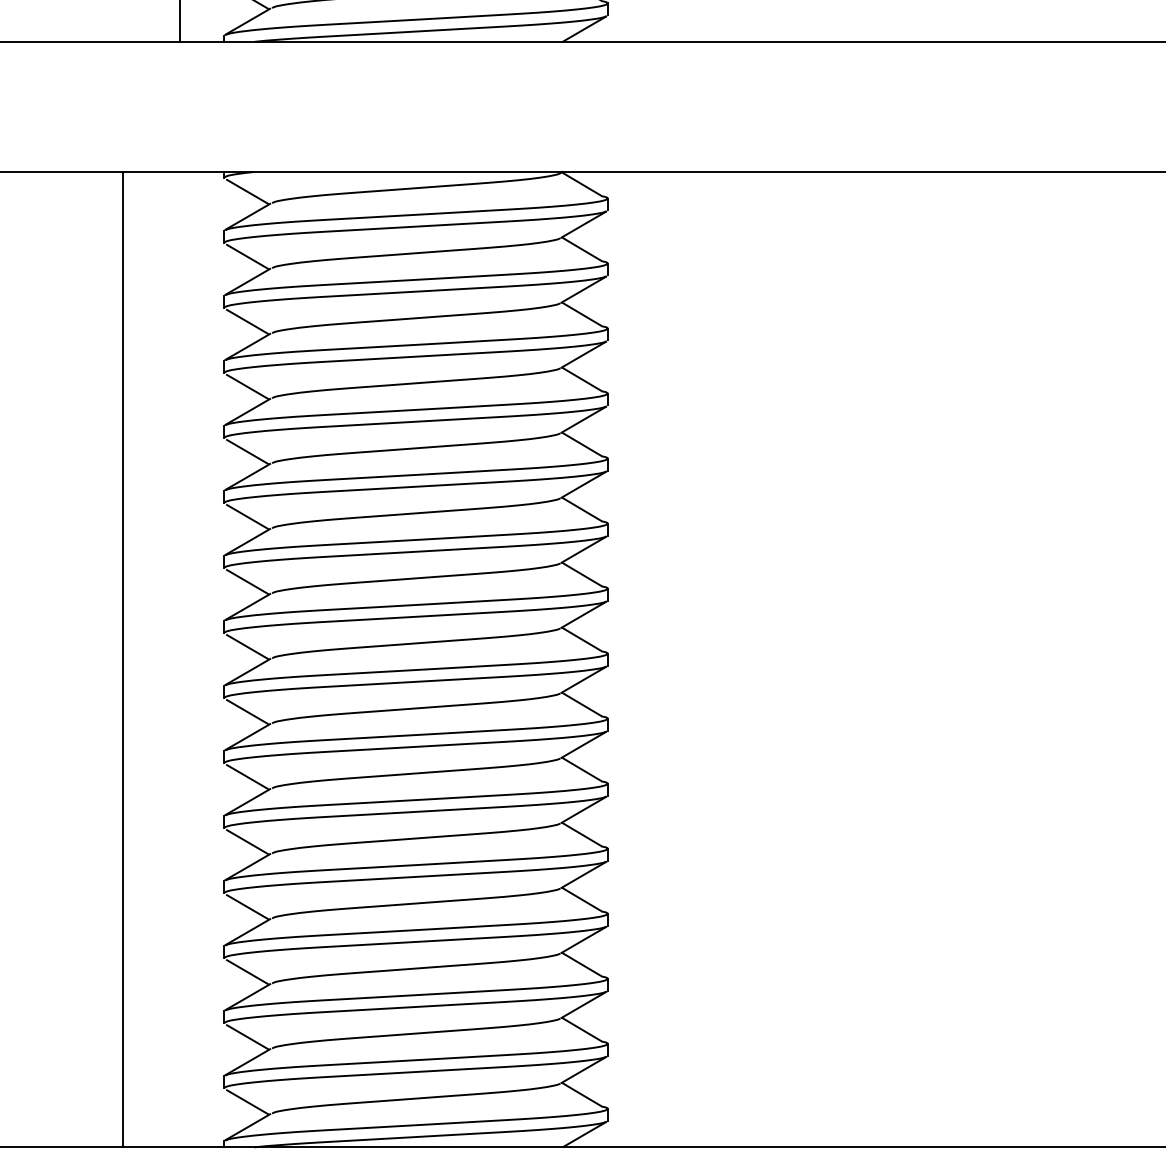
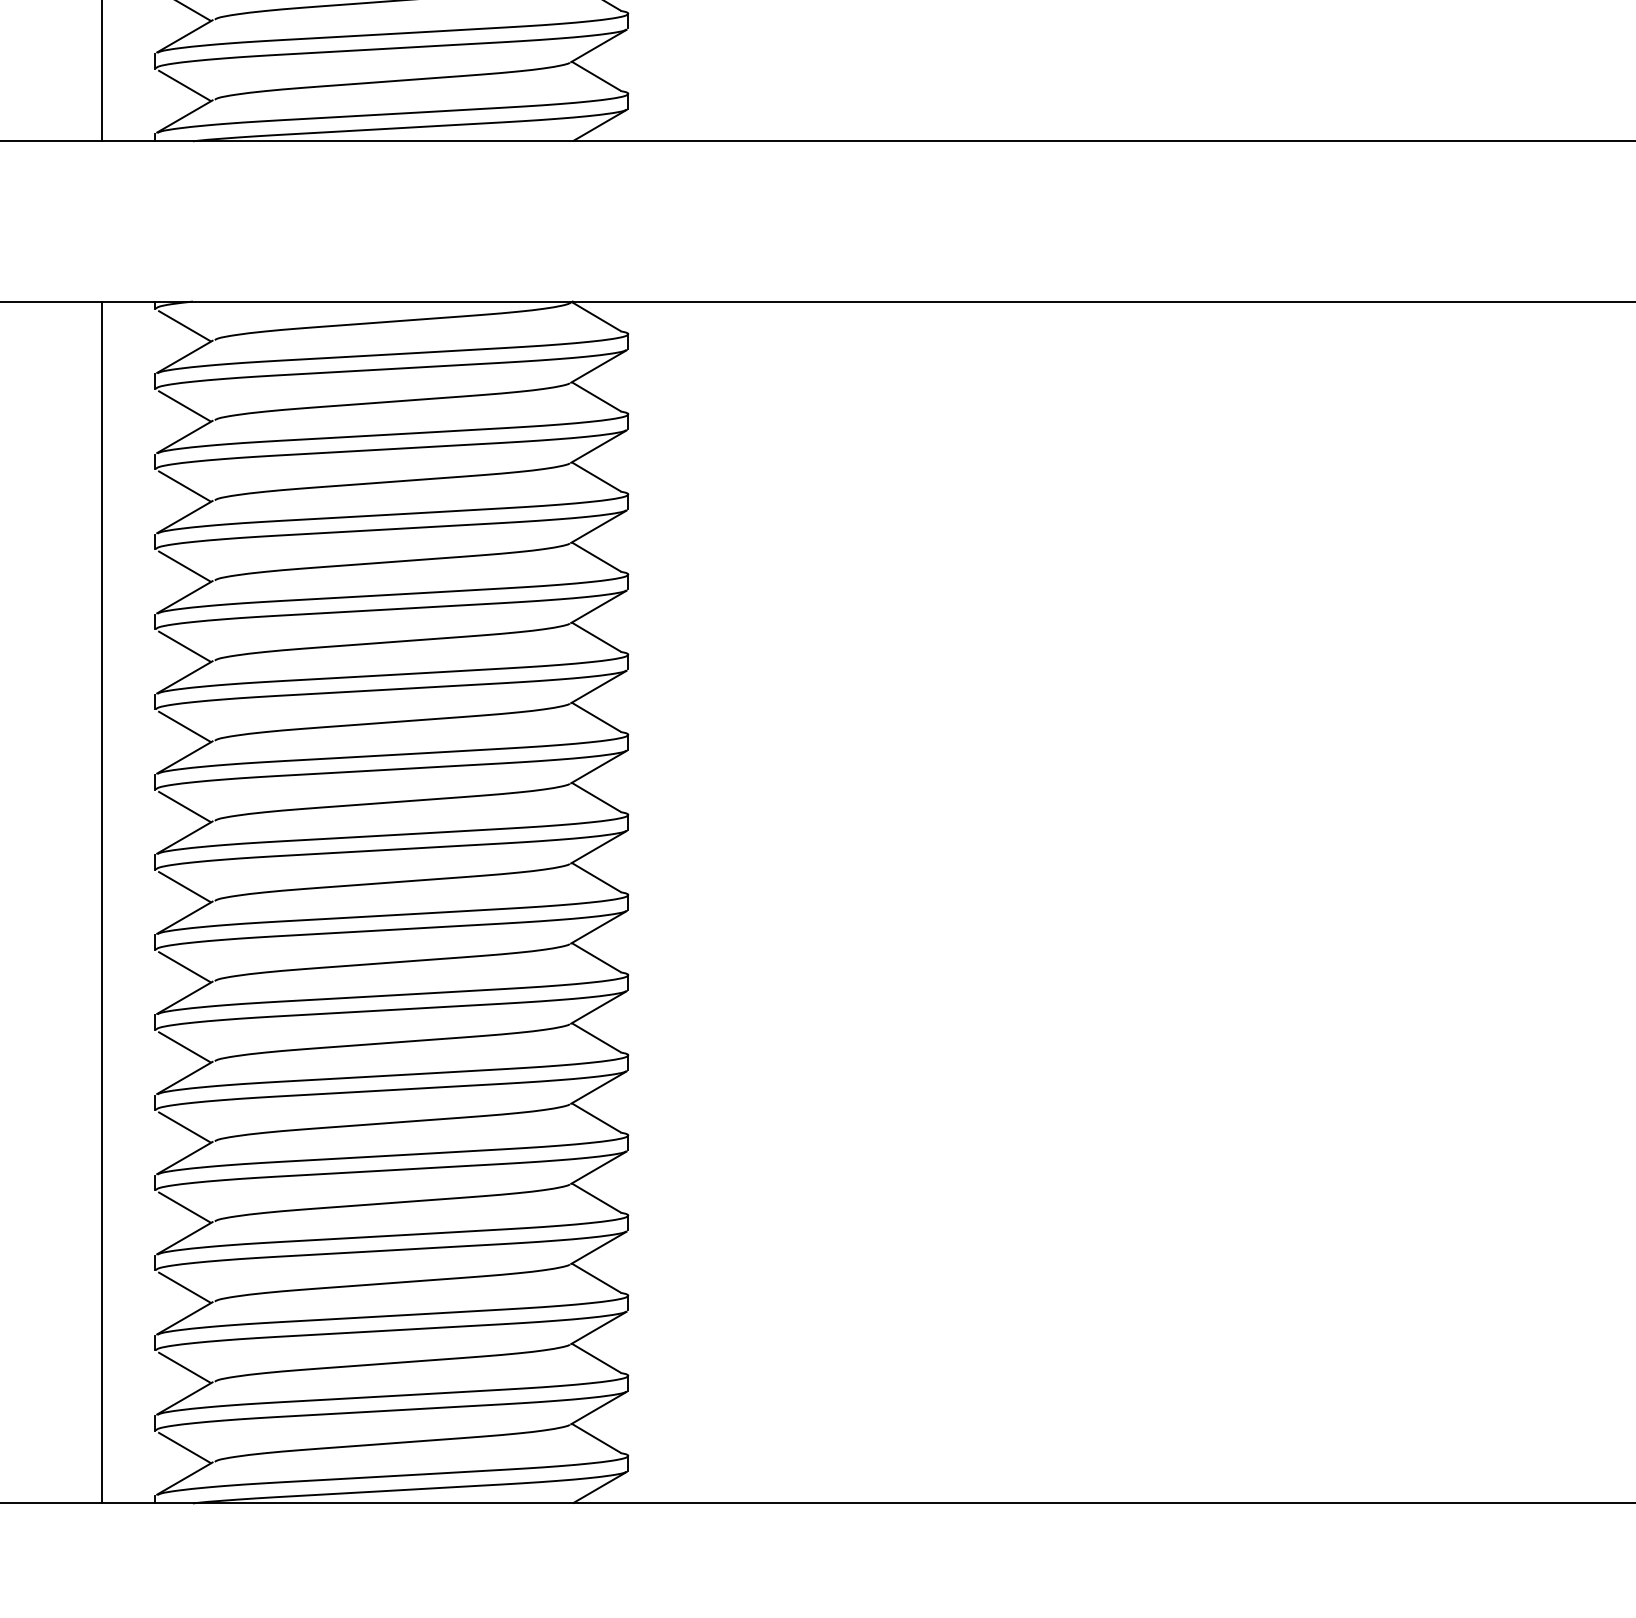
line: (122, 659) -> (101, 902), moved

